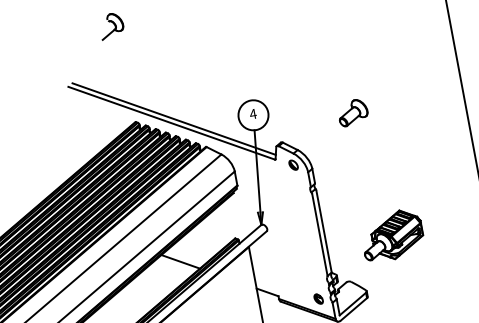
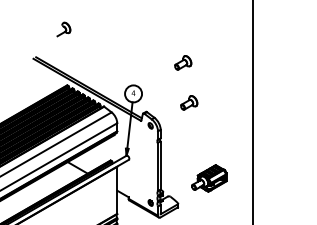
part: (330, 44) -> (183, 62), added
part: (392, 235) -> (209, 178), moved

